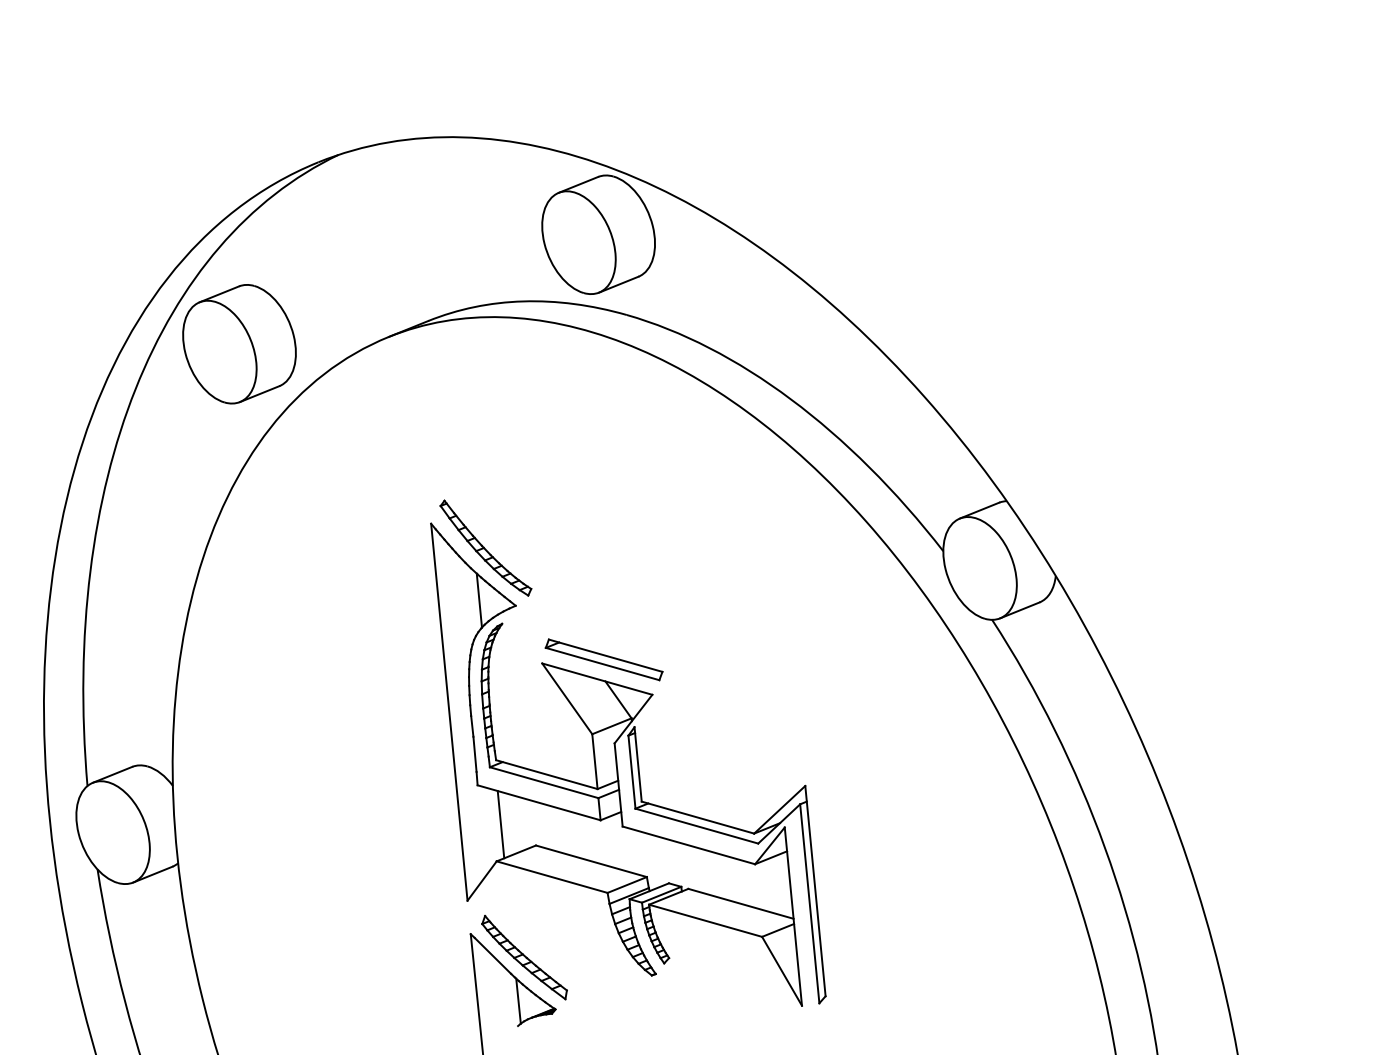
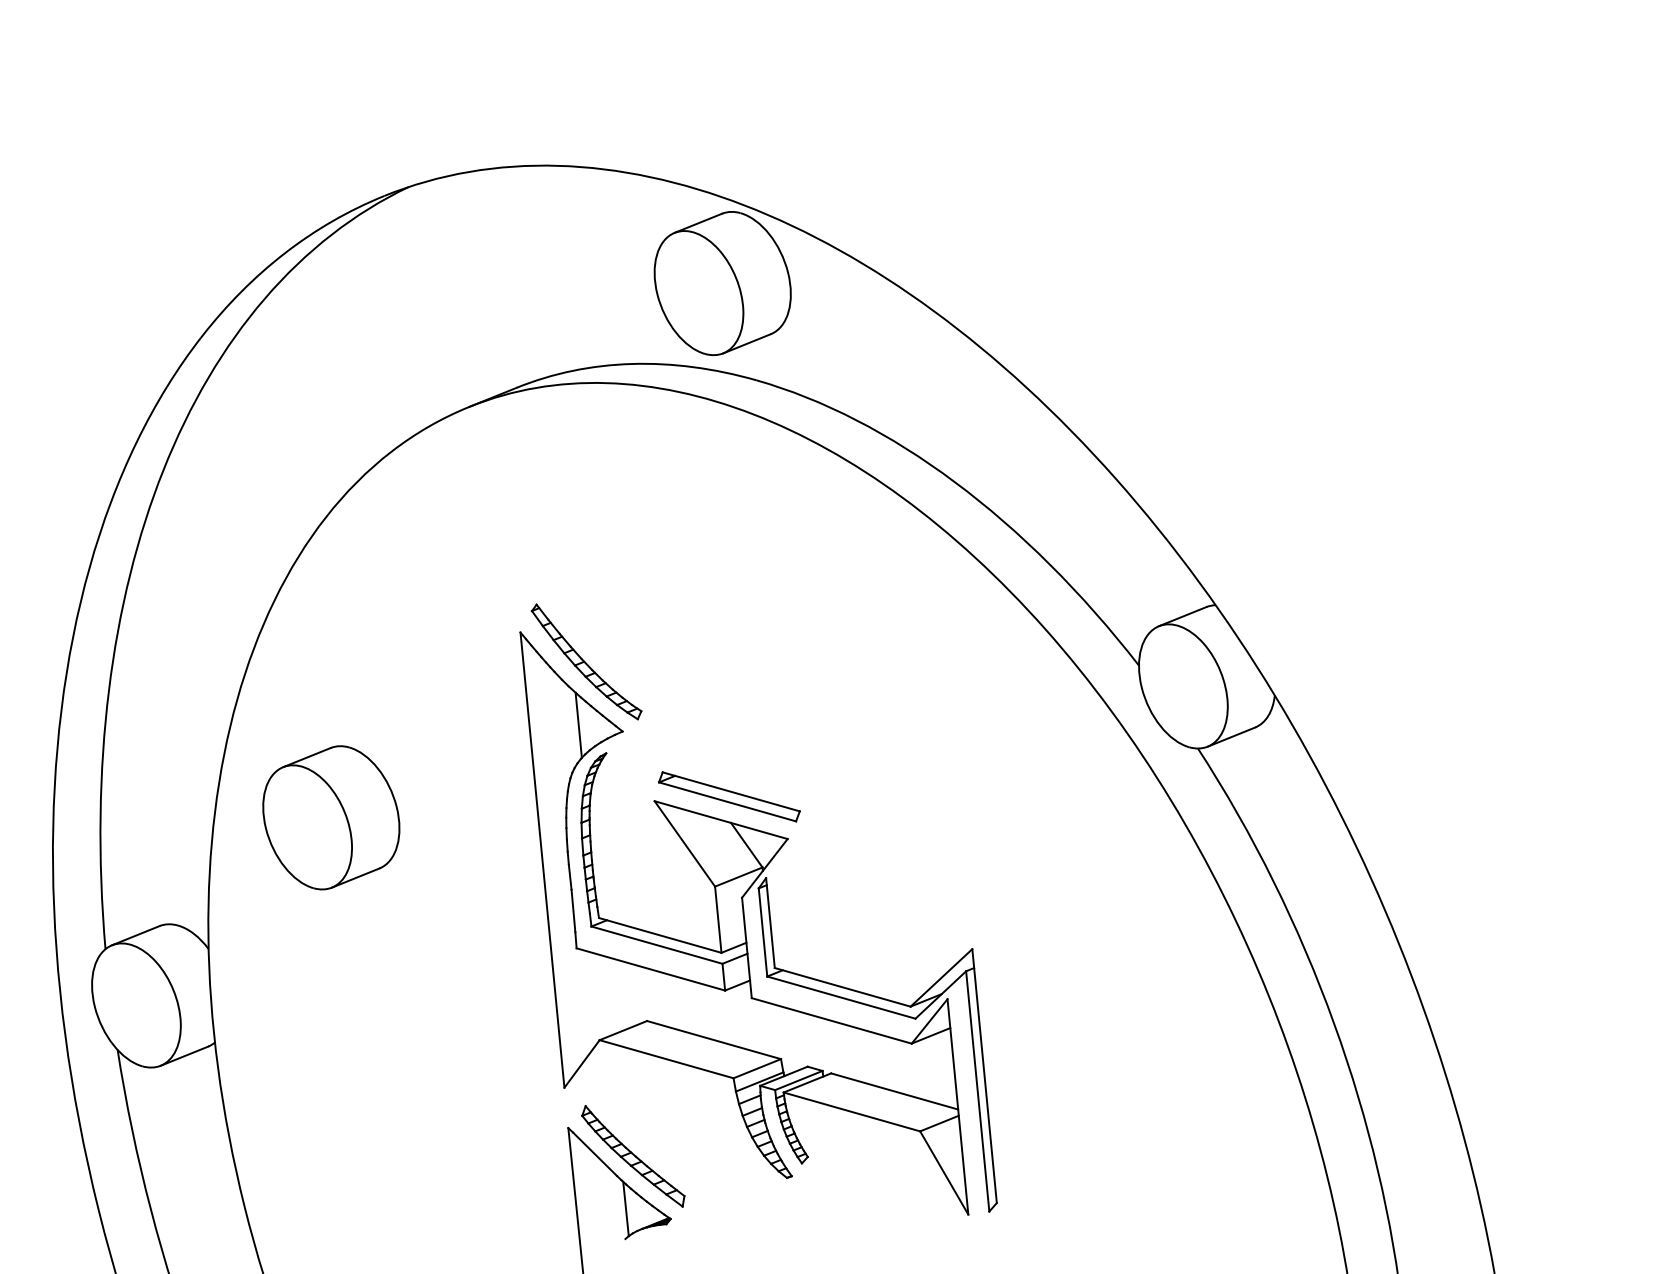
part: (239, 344) -> (331, 818), moved
line: (500, 824) -> (604, 995), removed

